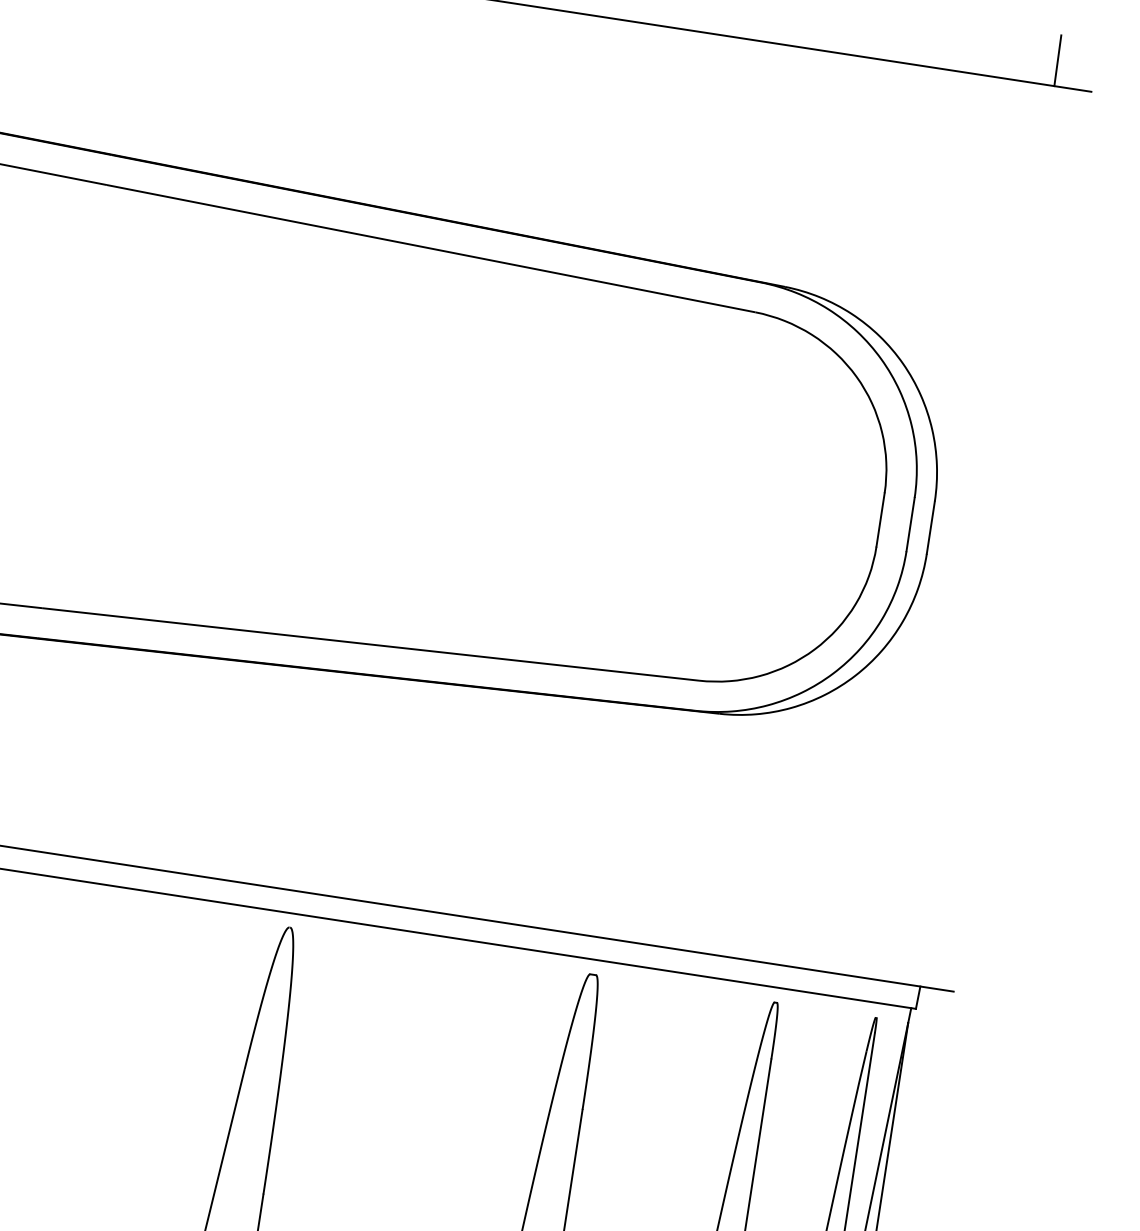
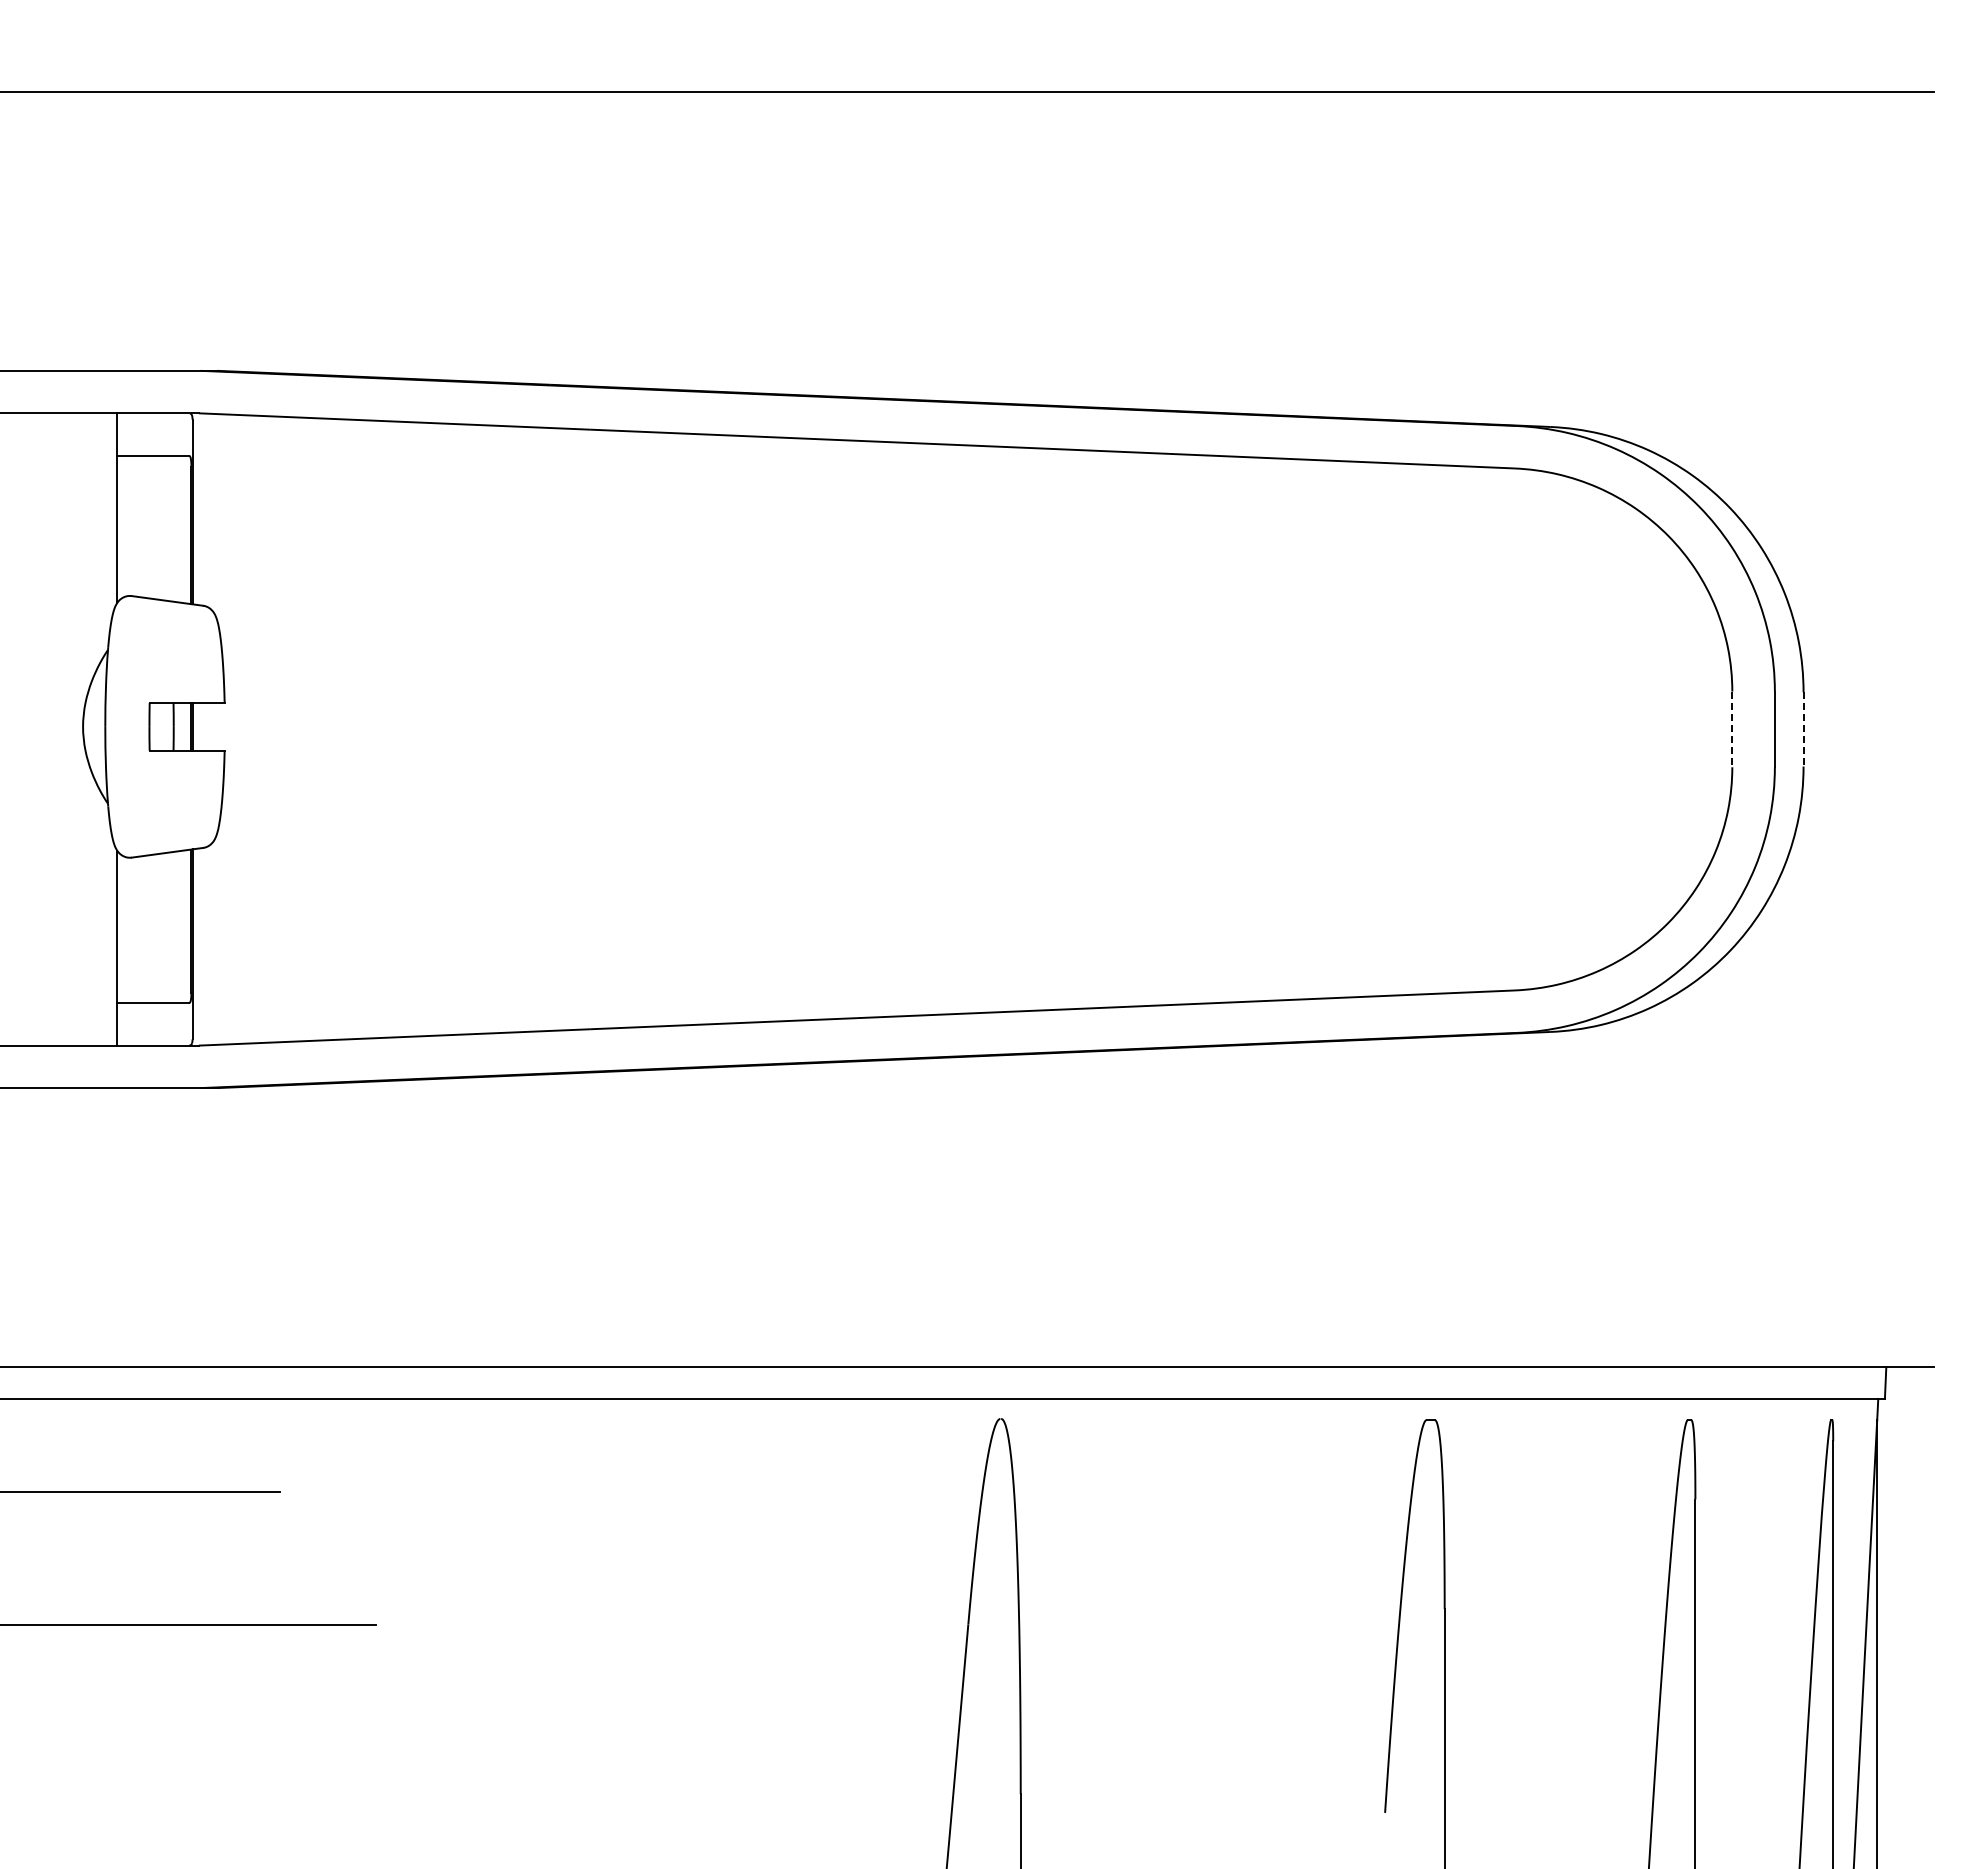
line: (1057, 60) -> (1880, 55), removed
line: (880, 520) -> (1732, 729), solid -> dashed
line: (930, 527) -> (1803, 729), solid -> dashed

